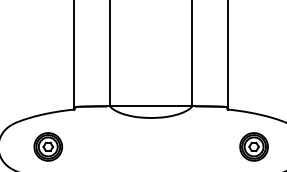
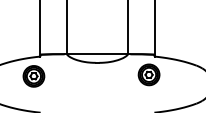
part: (47, 146) -> (33, 76), moved
part: (253, 146) -> (148, 74), moved

